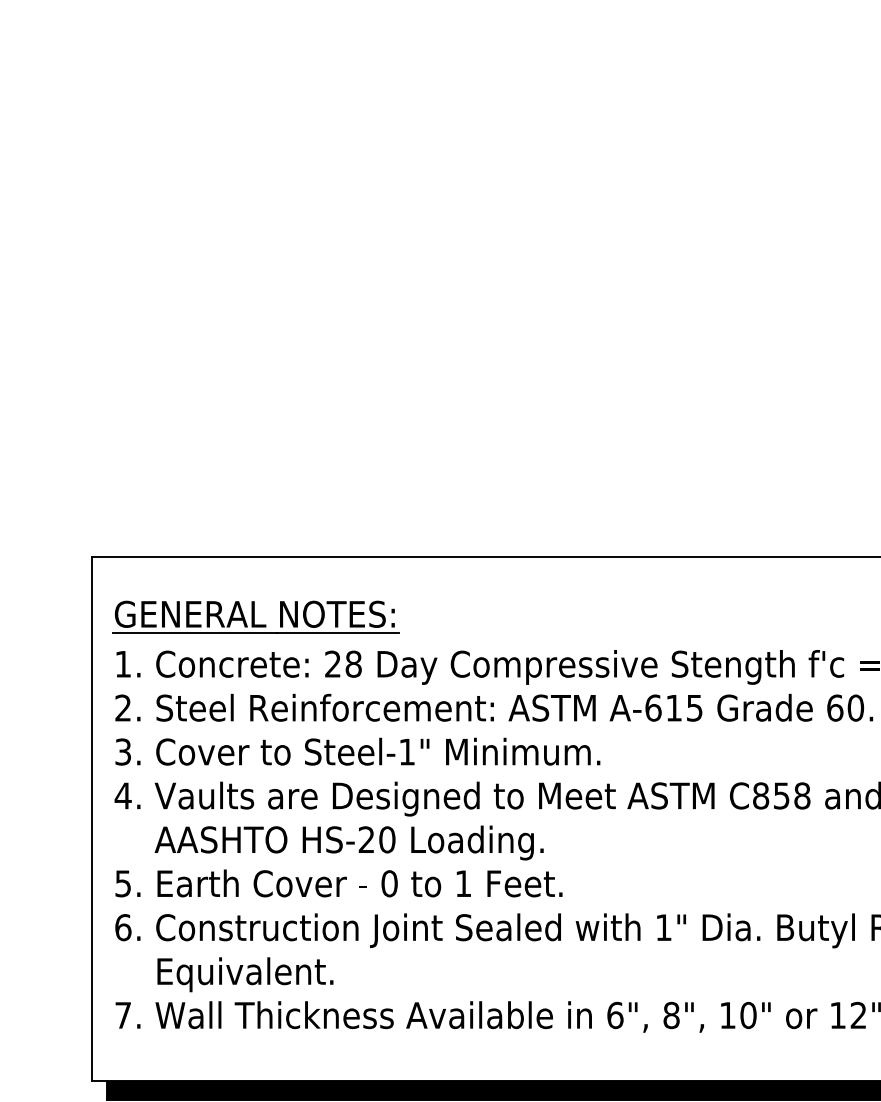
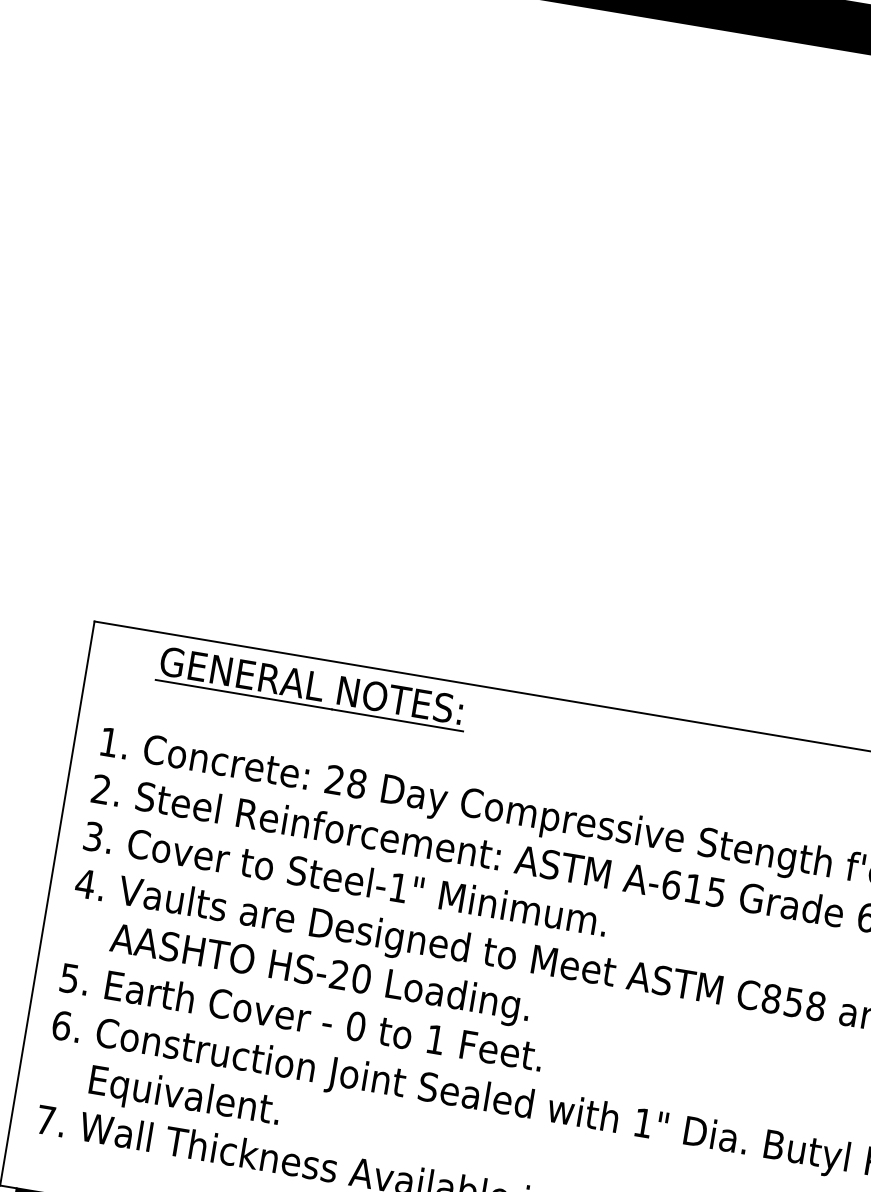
part: (255, 616) -> (312, 688), moved

